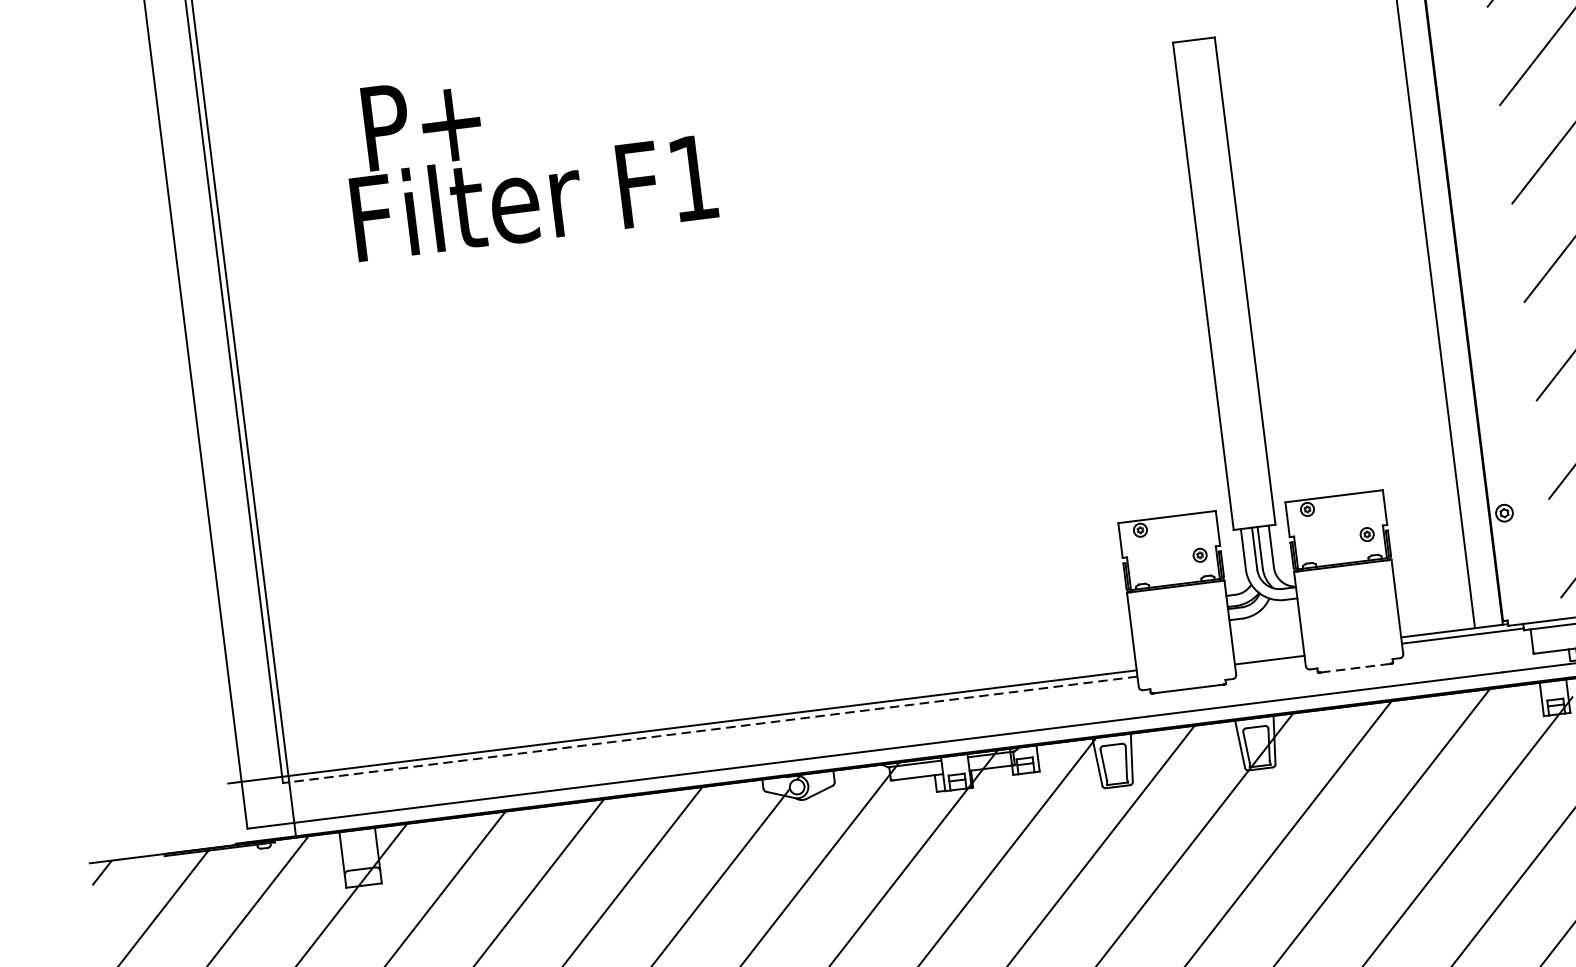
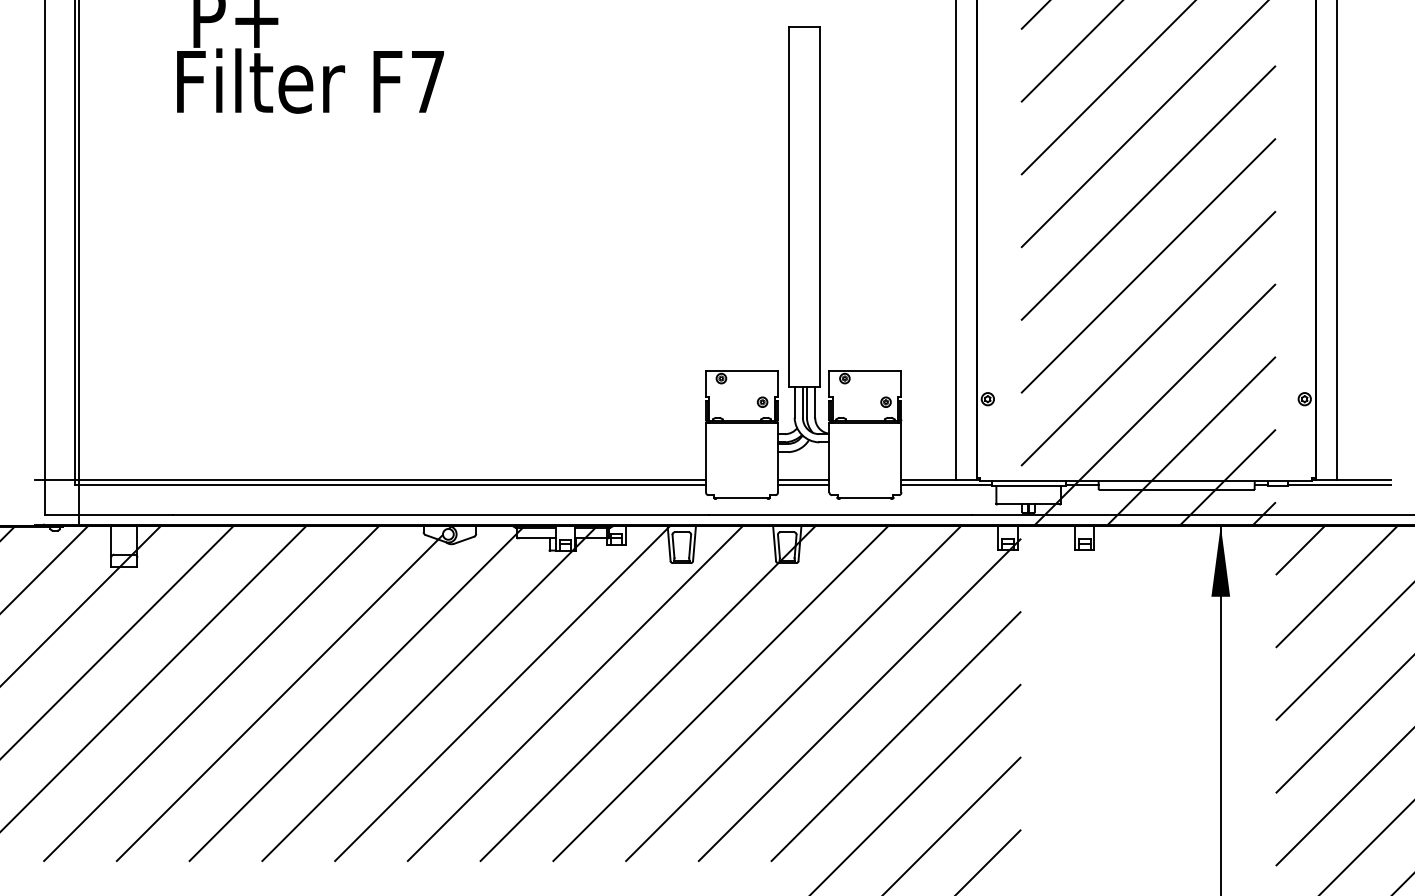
text: (692, 177) -> (427, 81), F1 -> F7
line: (1268, 654) -> (803, 480), added
line: (1355, 668) -> (865, 498), dashed -> solid
line: (713, 729) -> (392, 484), dashed -> solid

